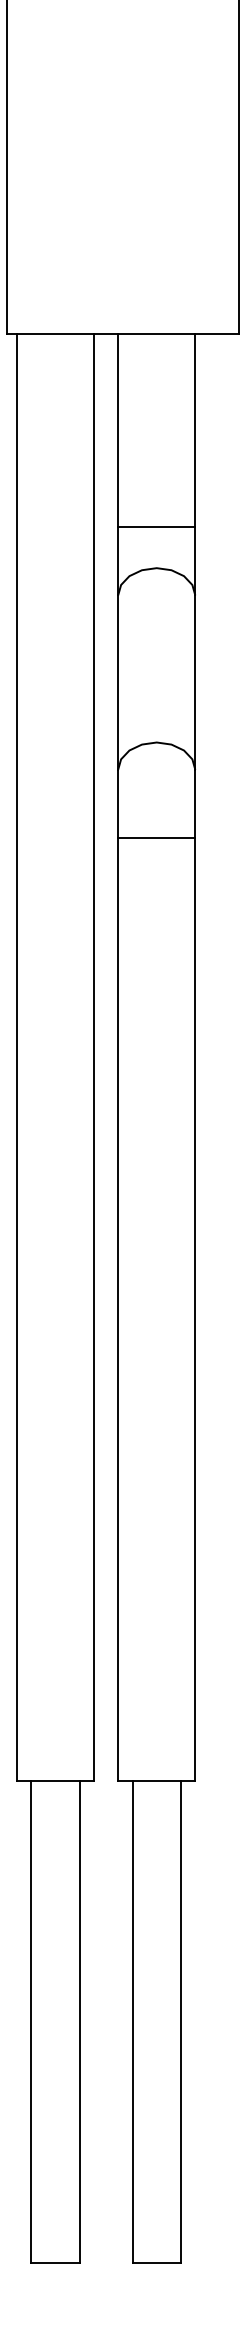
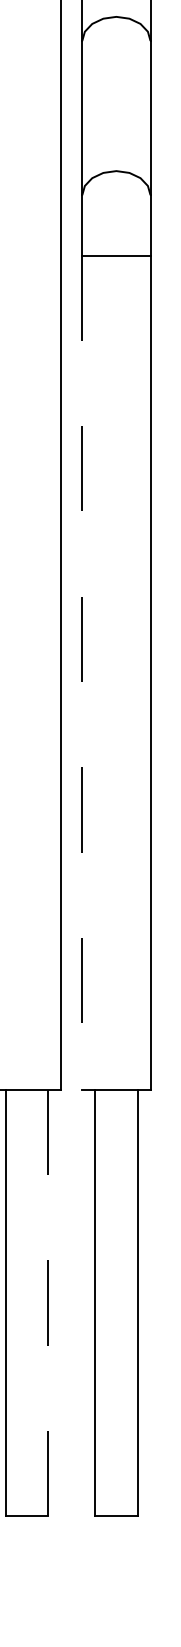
line: (118, 1309) -> (82, 672), solid -> dashed
line: (79, 2021) -> (48, 1302), solid -> dashed

